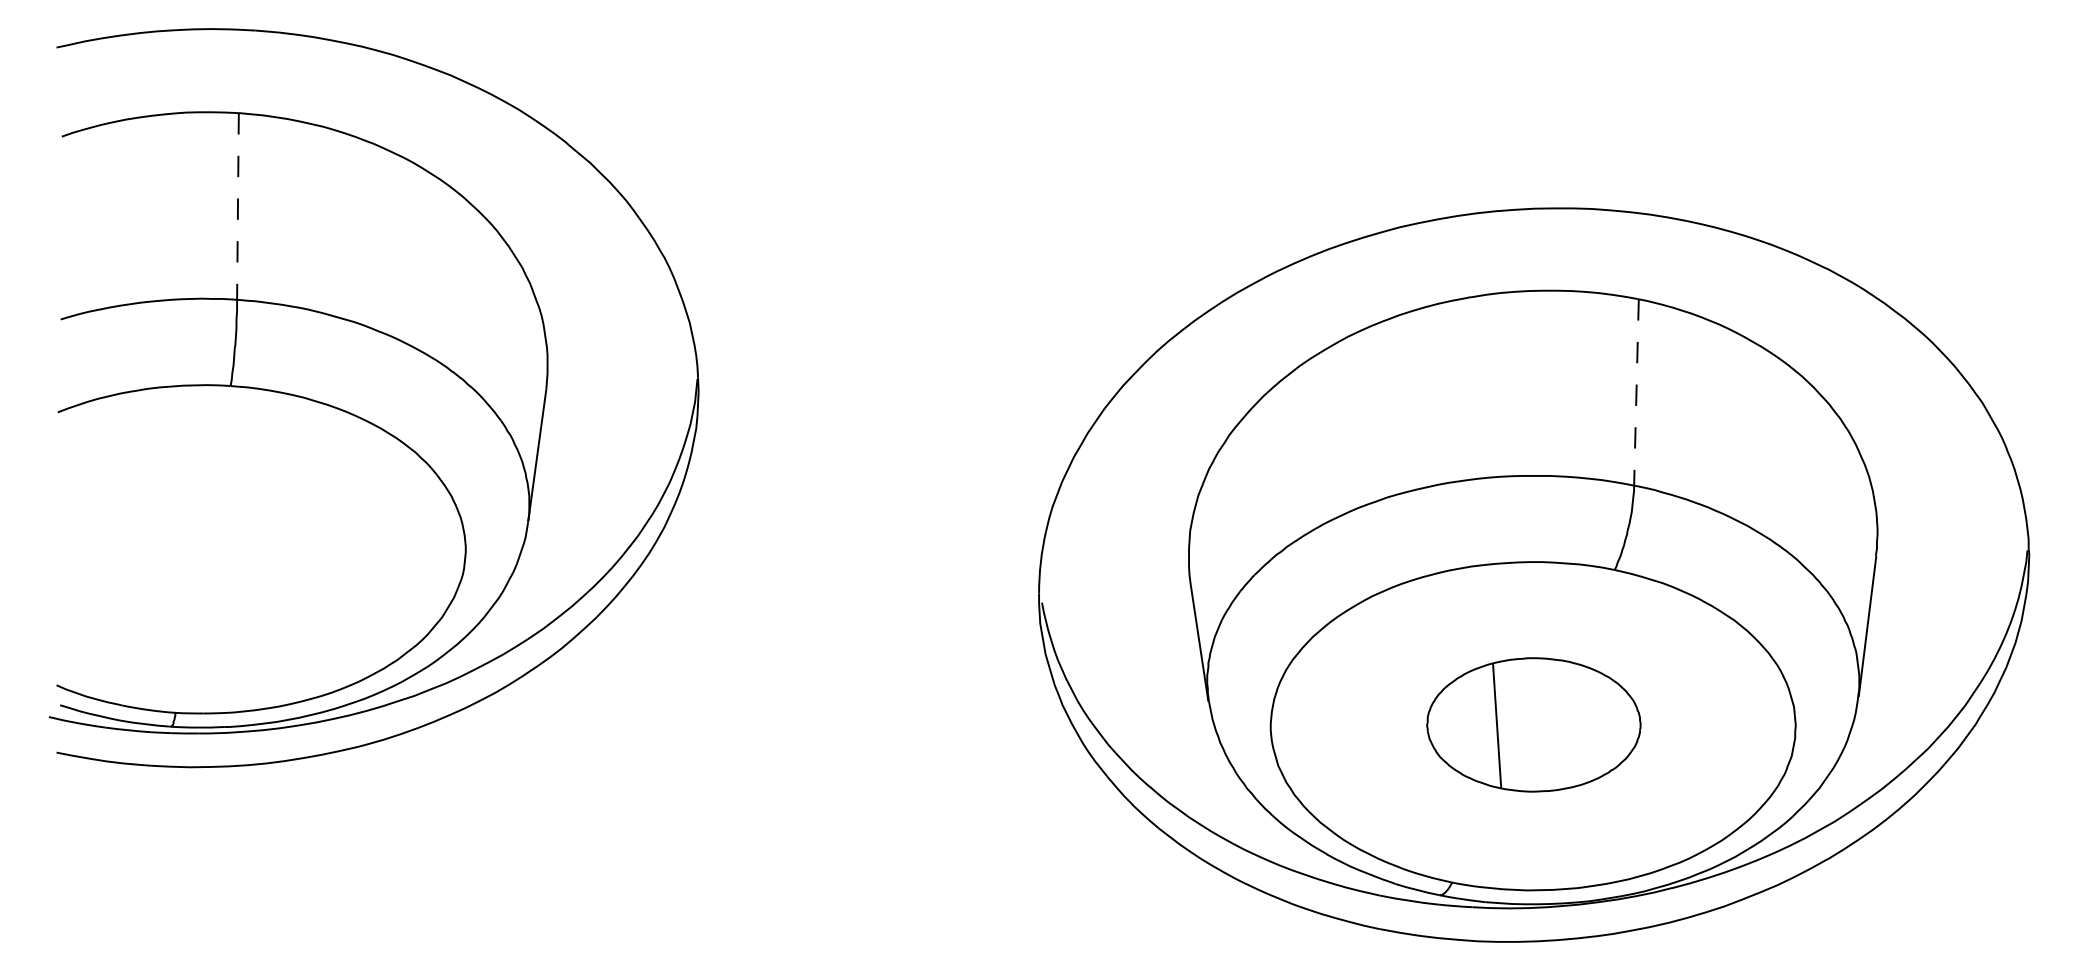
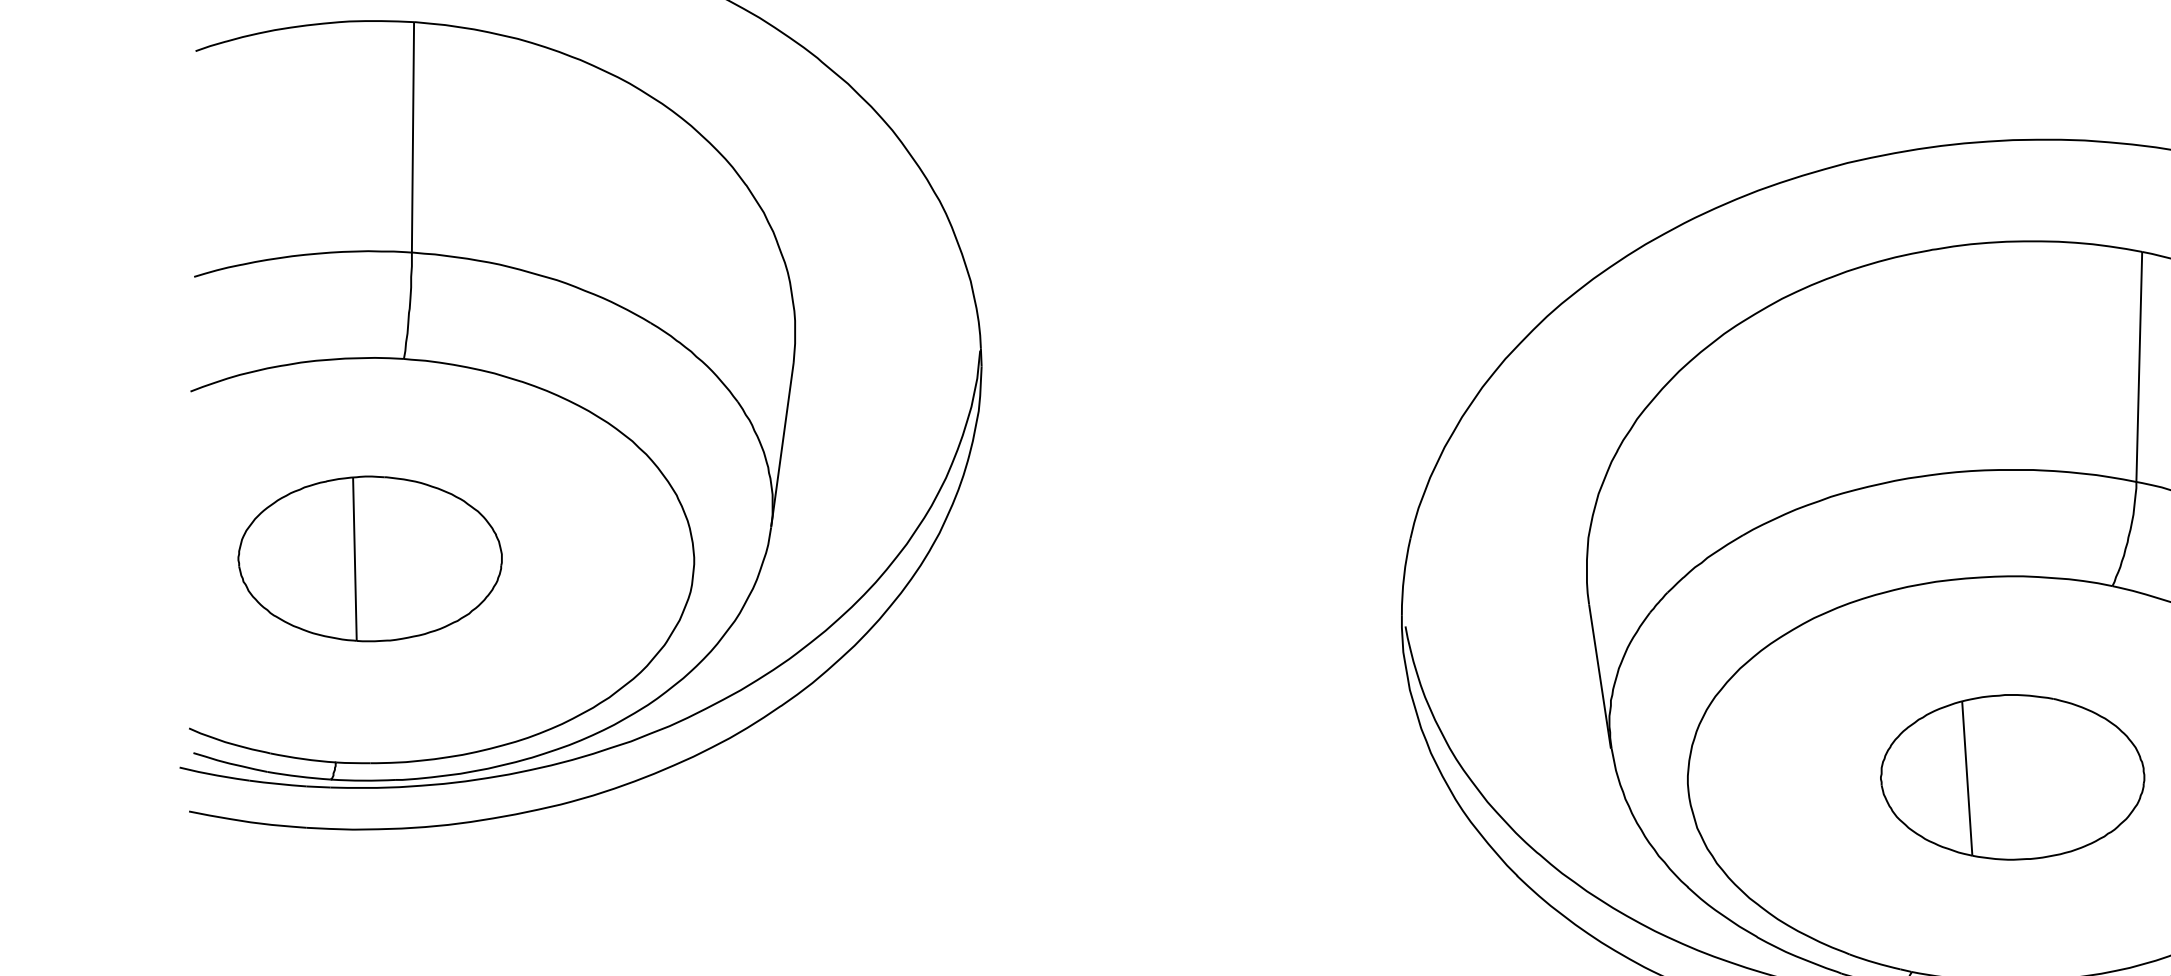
line: (237, 207) -> (412, 138), dashed -> solid
line: (1636, 392) -> (2139, 367), dashed -> solid
part: (202, 547) -> (369, 558), added

